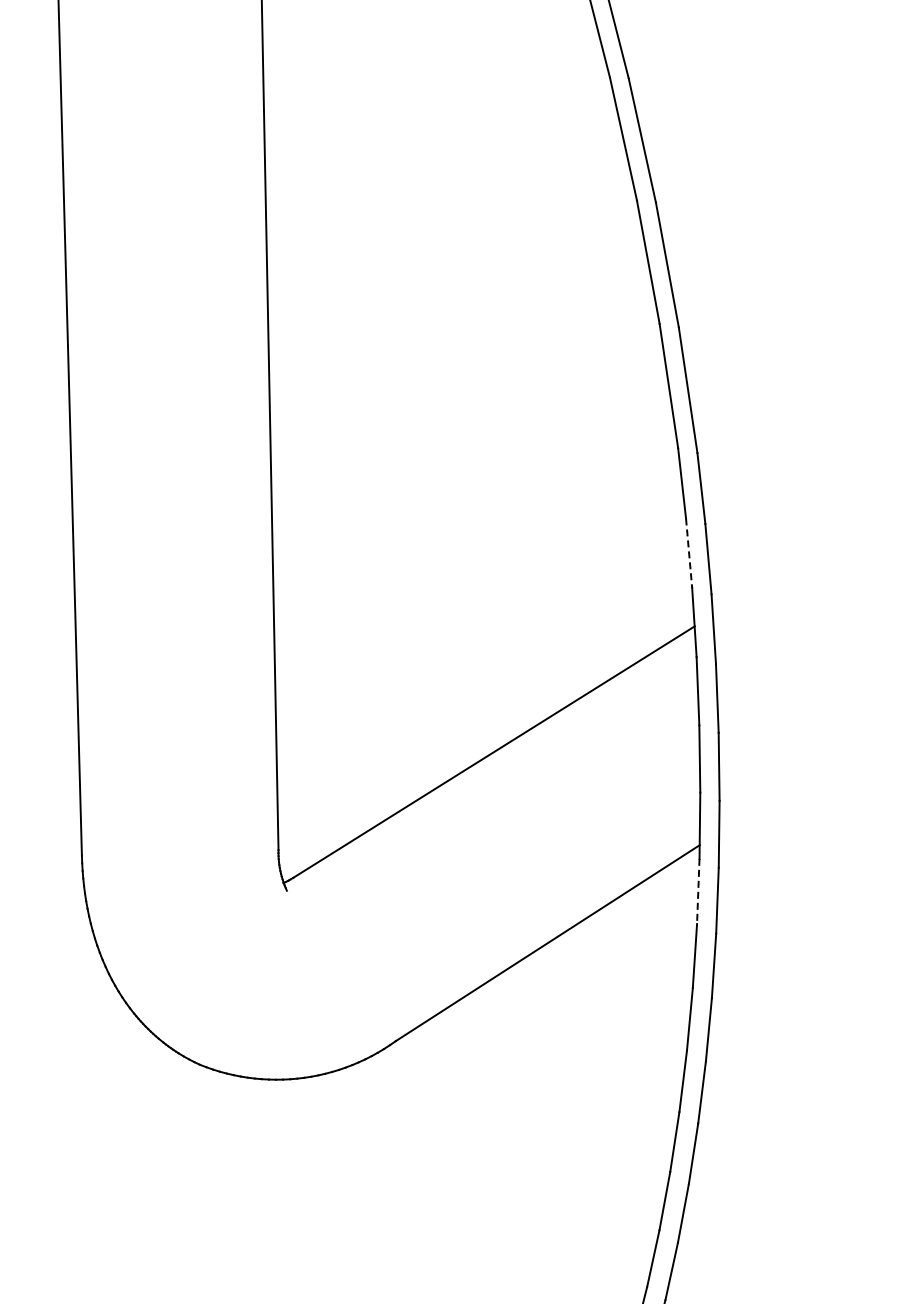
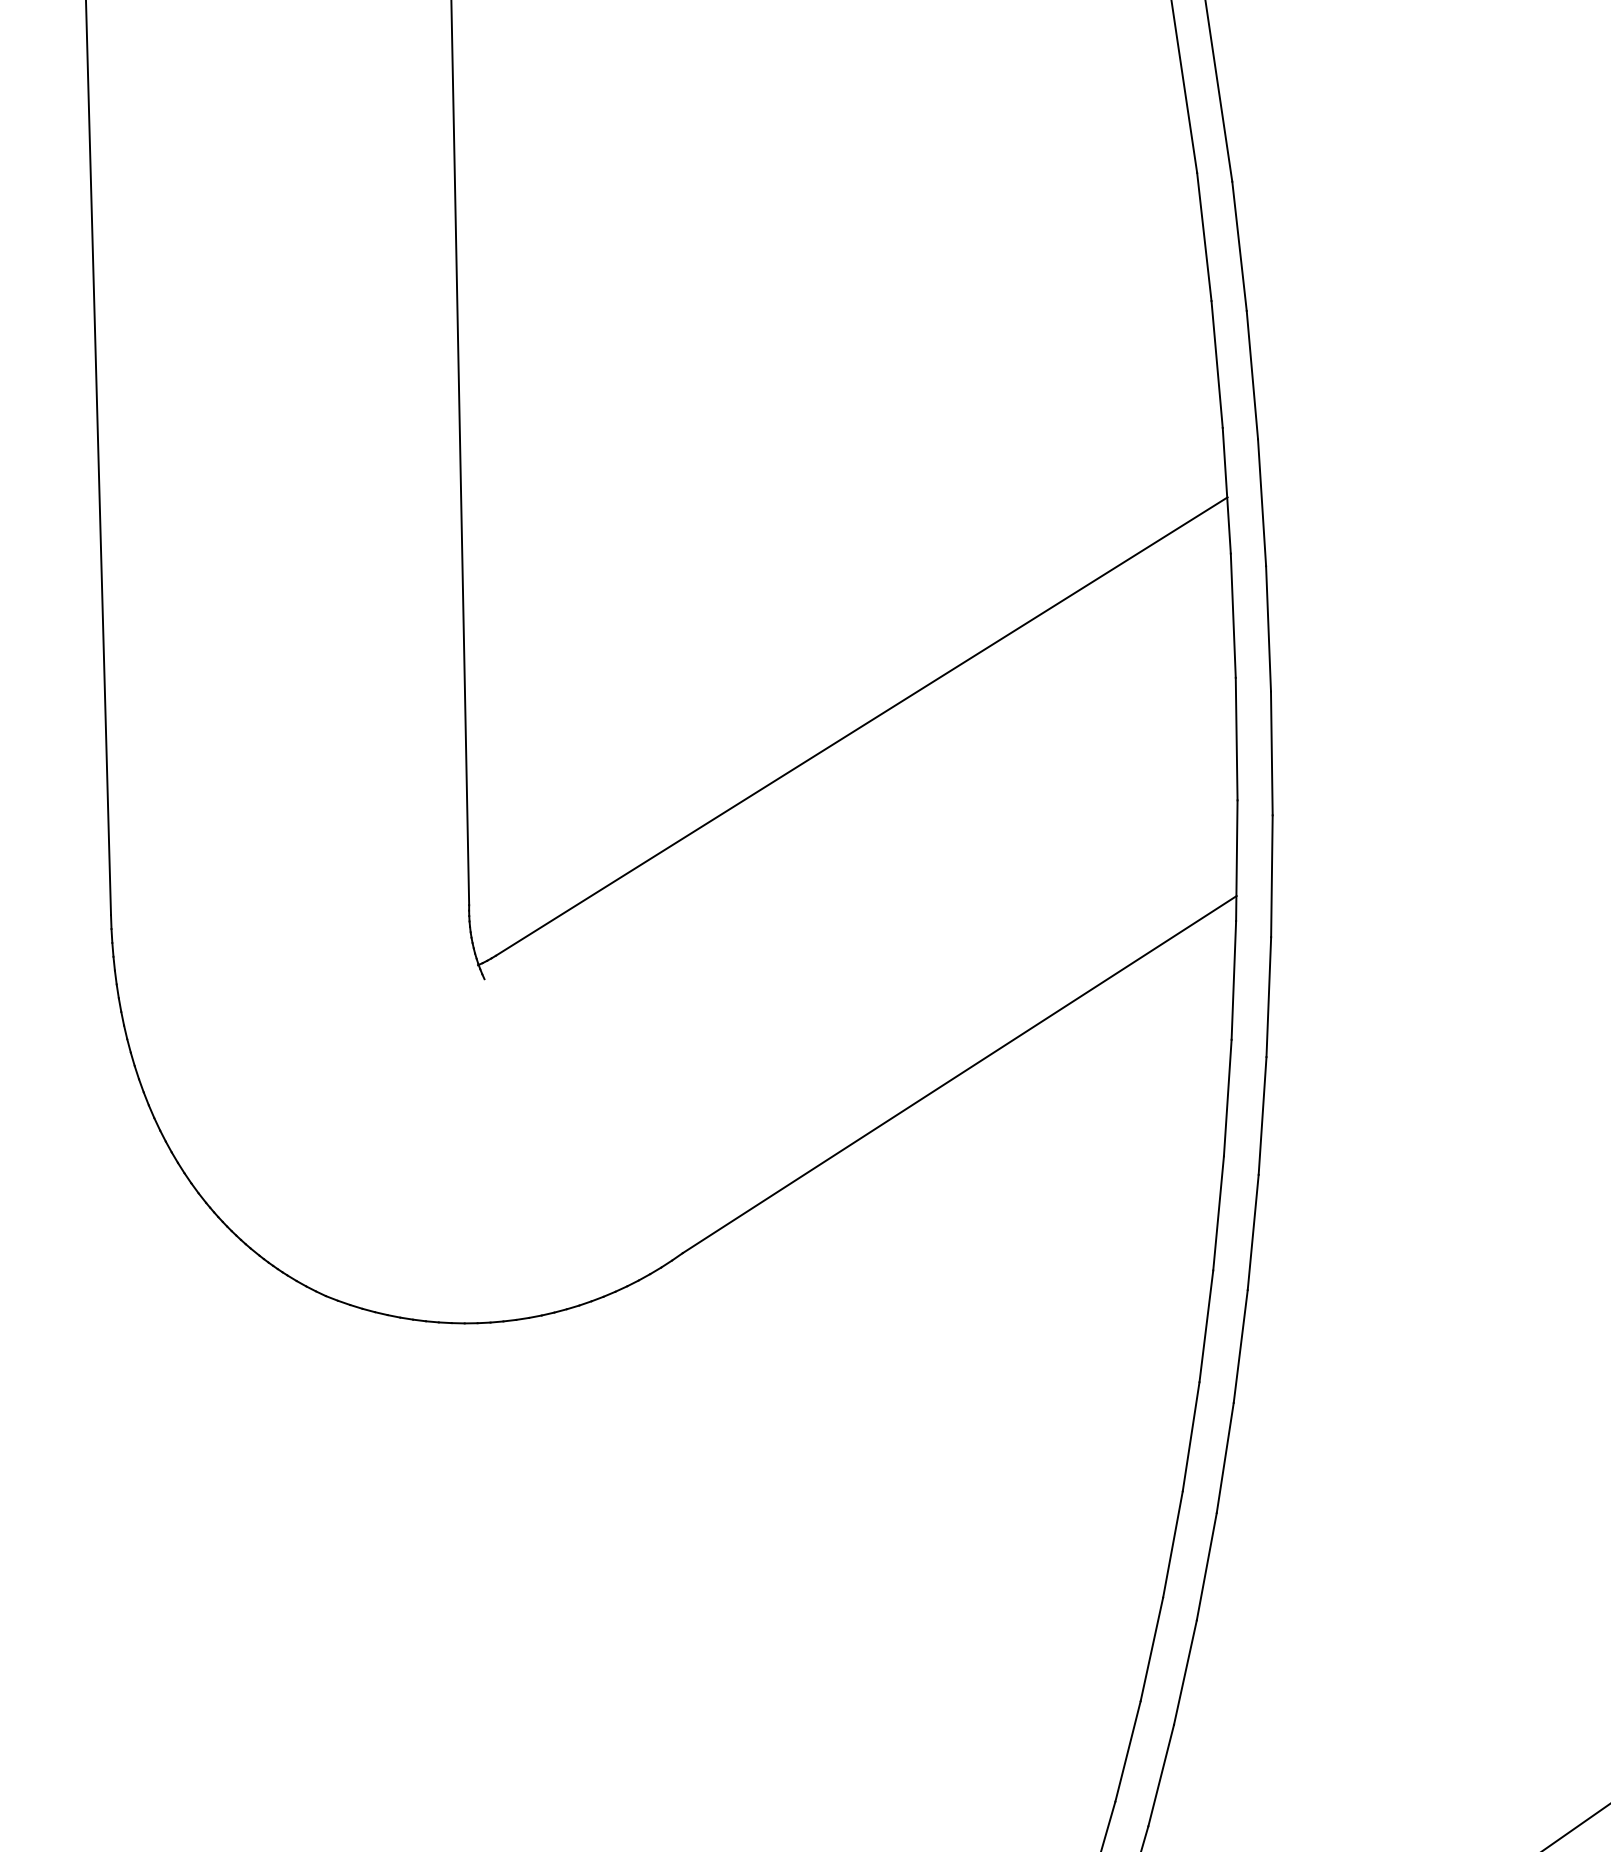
line: (689, 553) -> (1217, 364), dashed -> solid
line: (698, 891) -> (1234, 980), dashed -> solid

